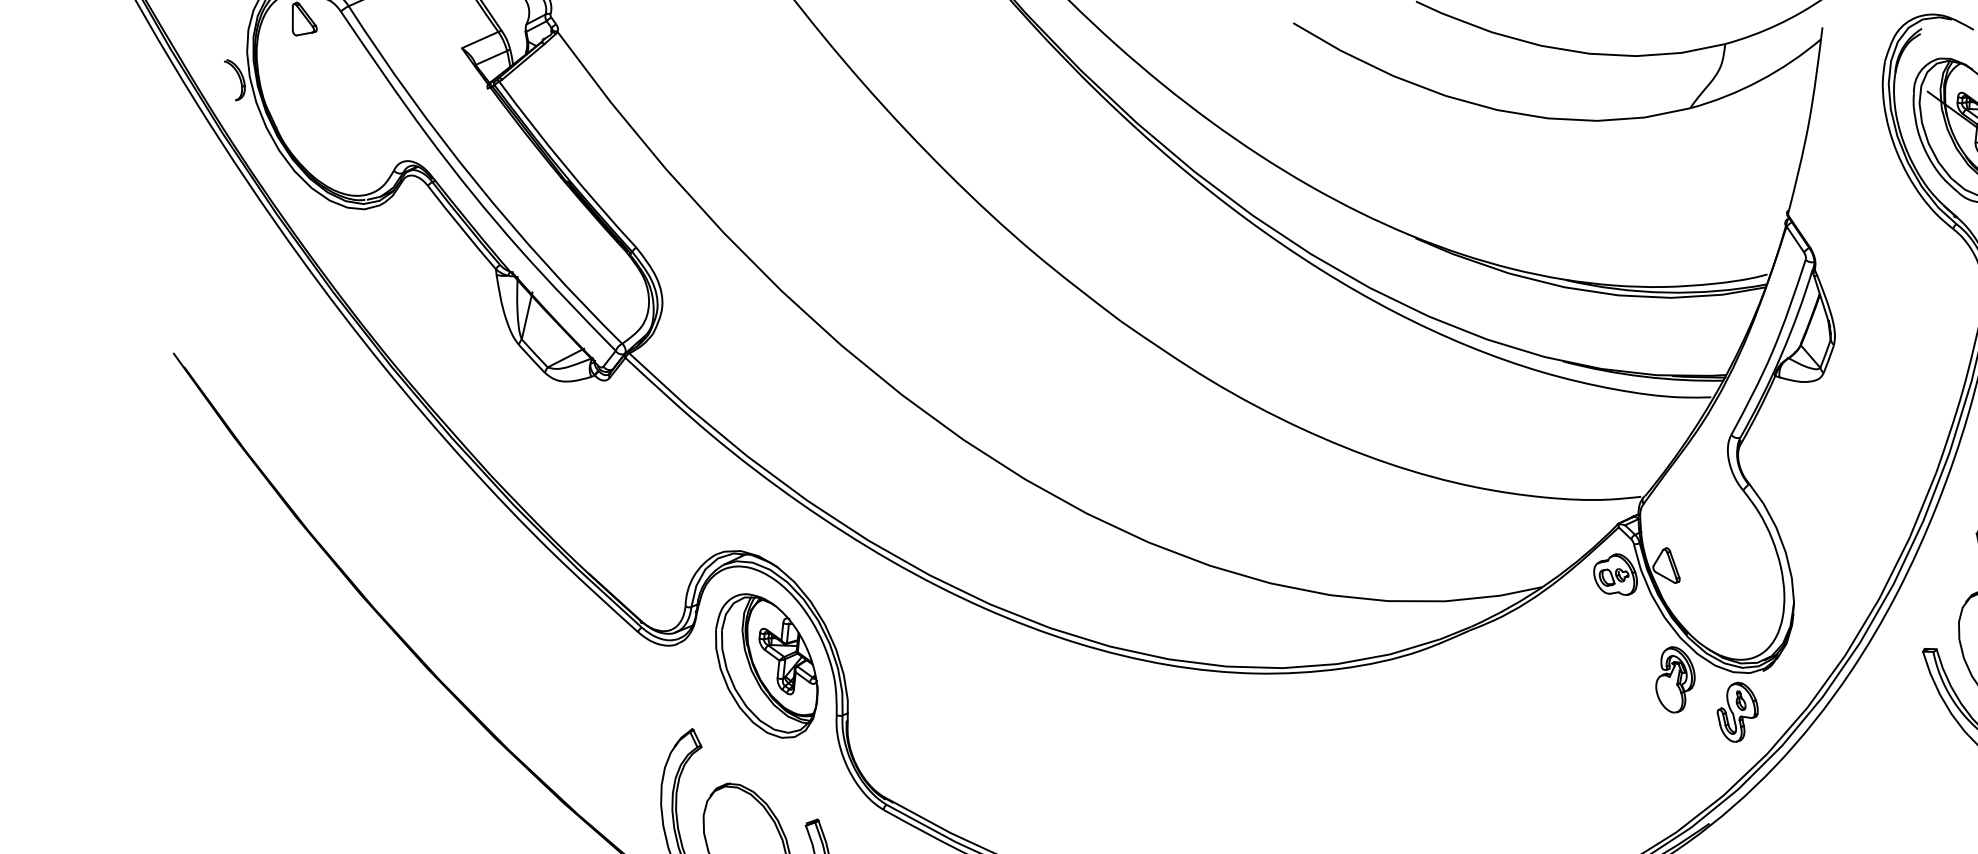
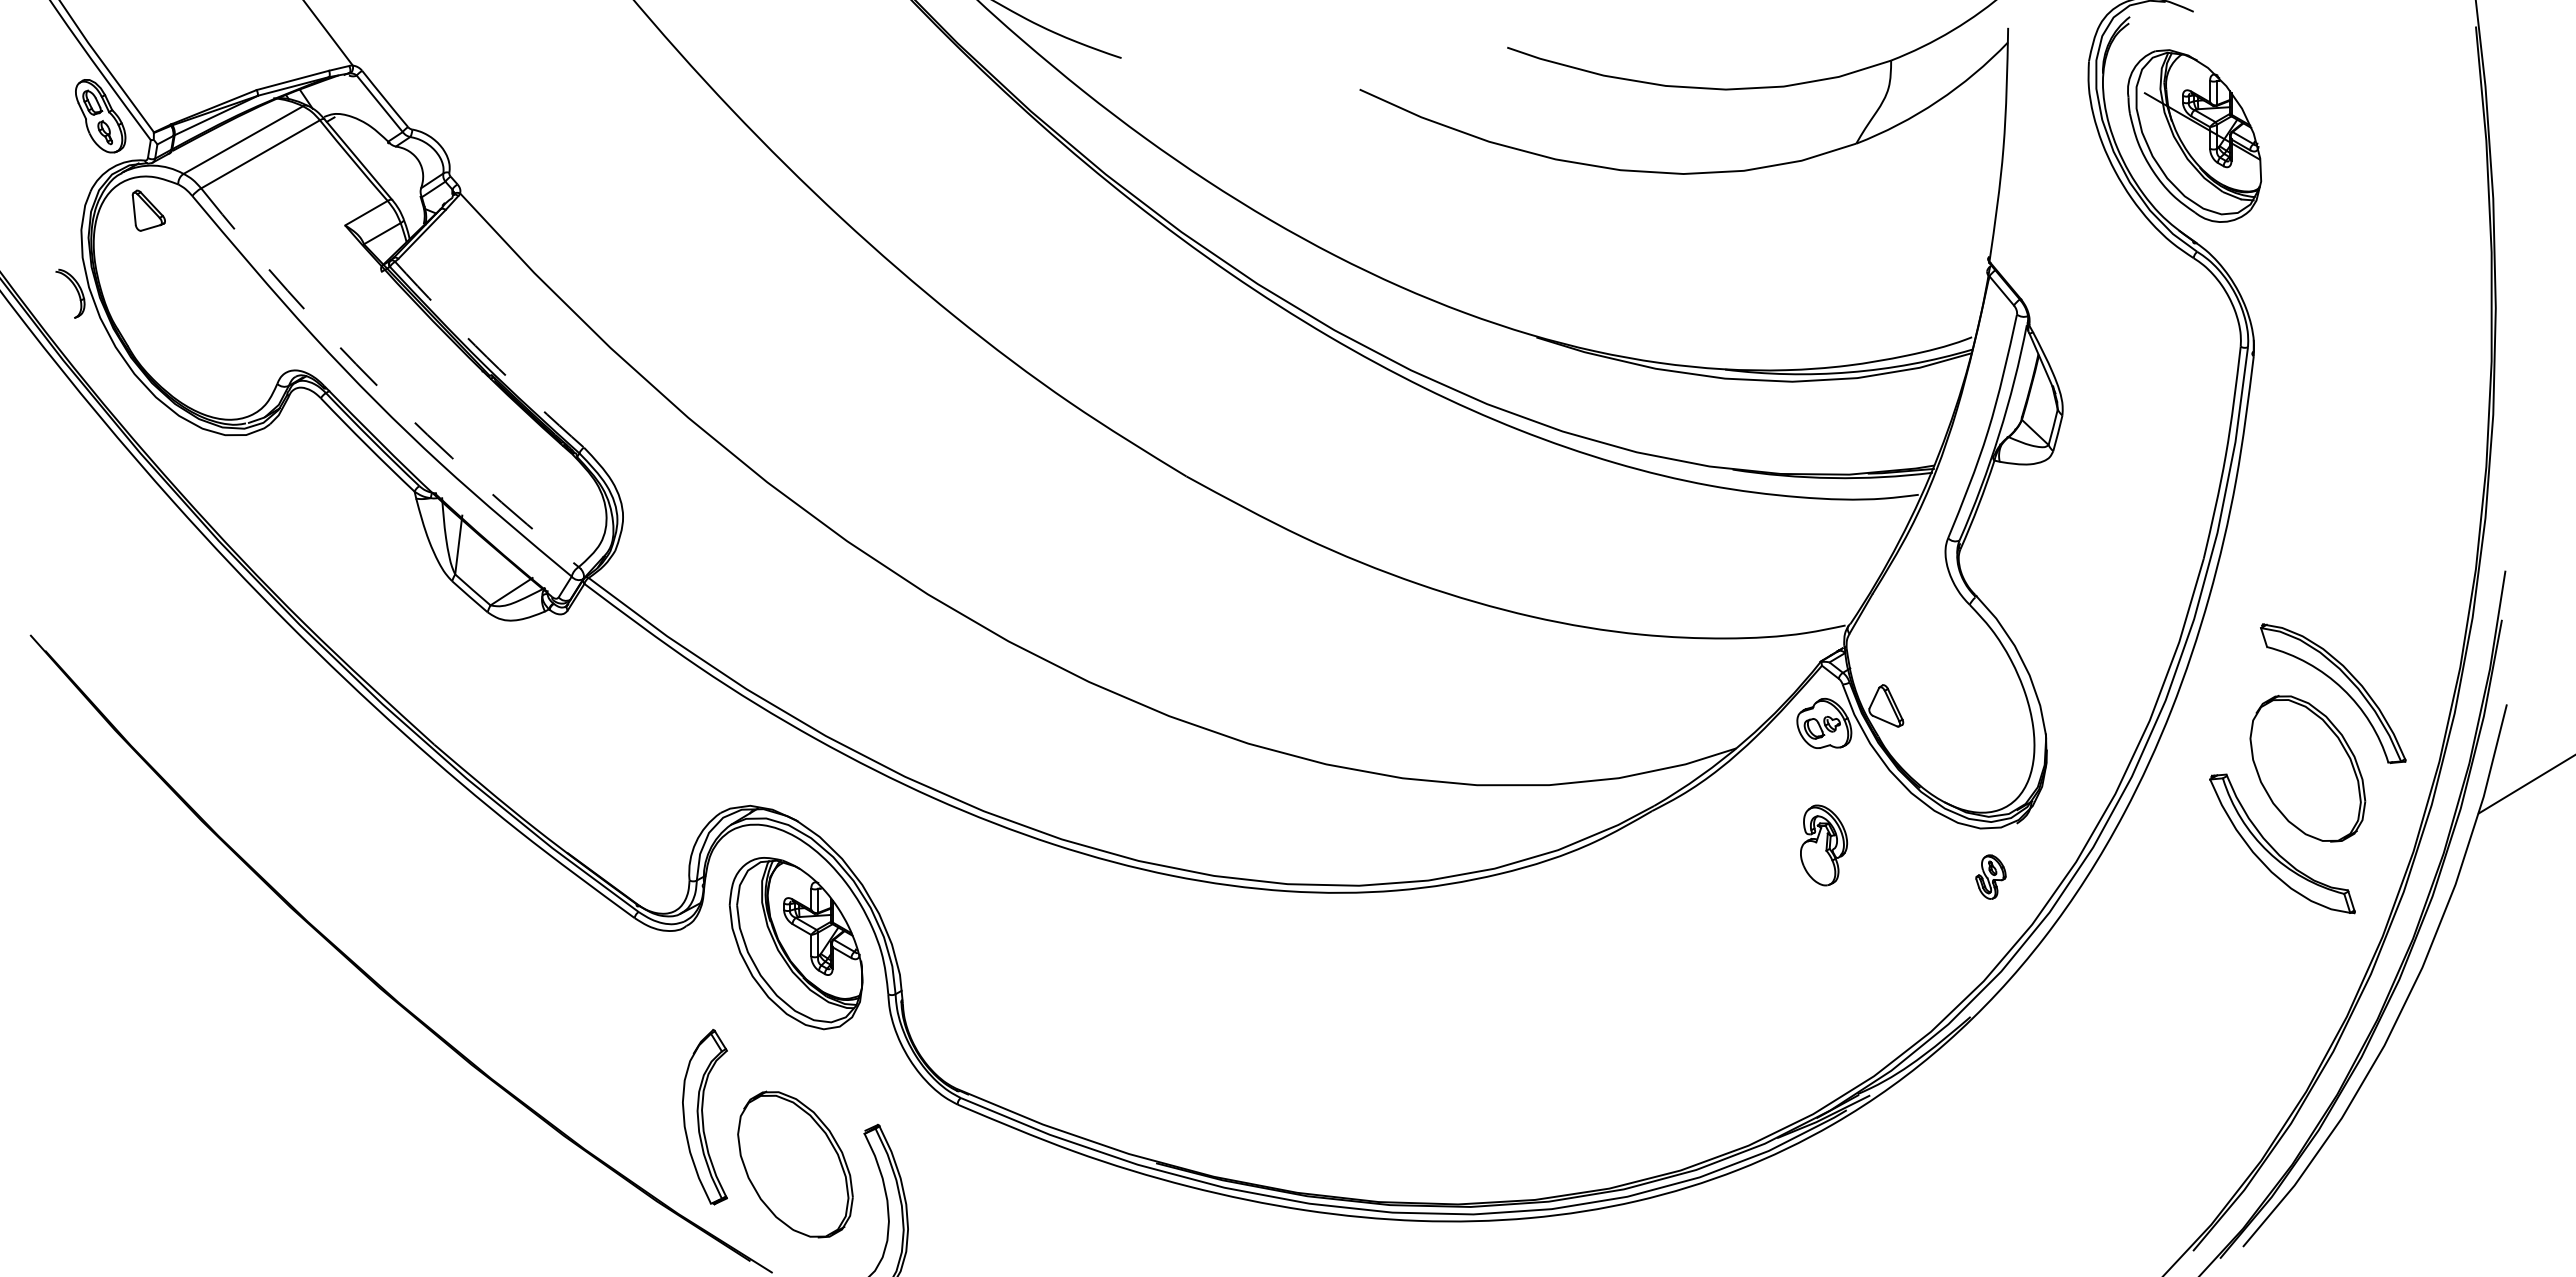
arc: (565, 166) -> (487, 357), solid -> dashed
arc: (476, 182) -> (379, 388), solid -> dashed
part: (1676, 680) -> (1824, 845), moved
part: (1737, 711) -> (1990, 876), size x0.6

